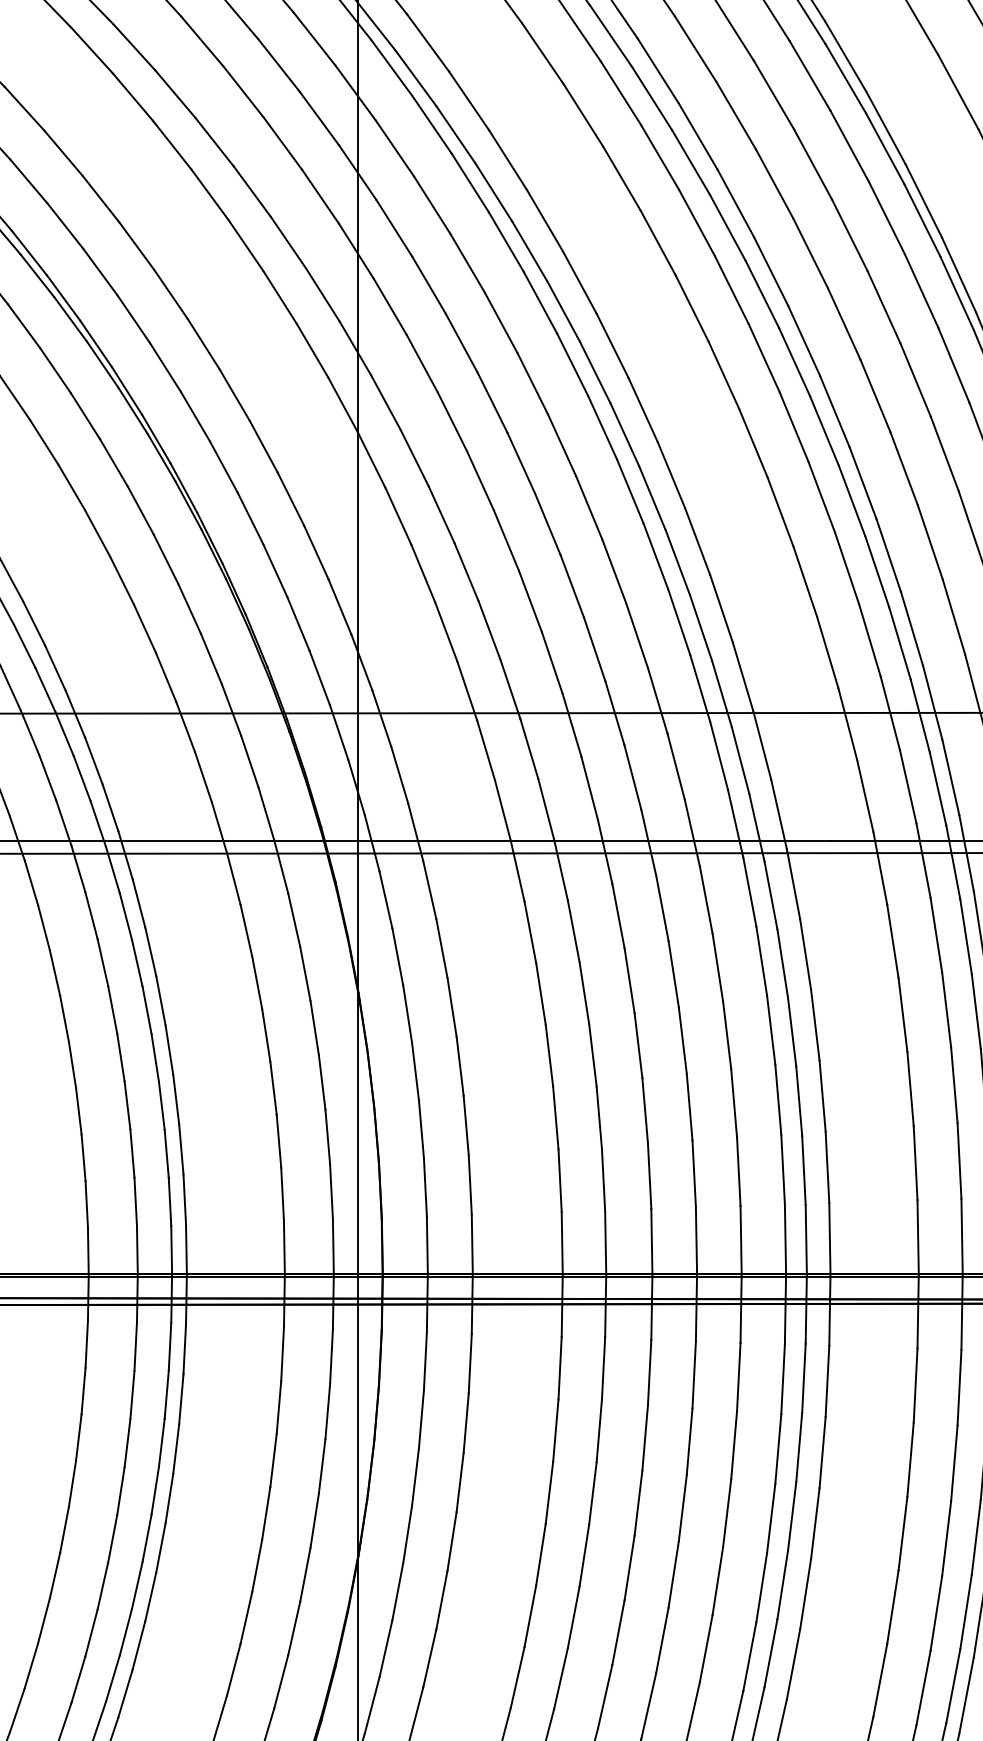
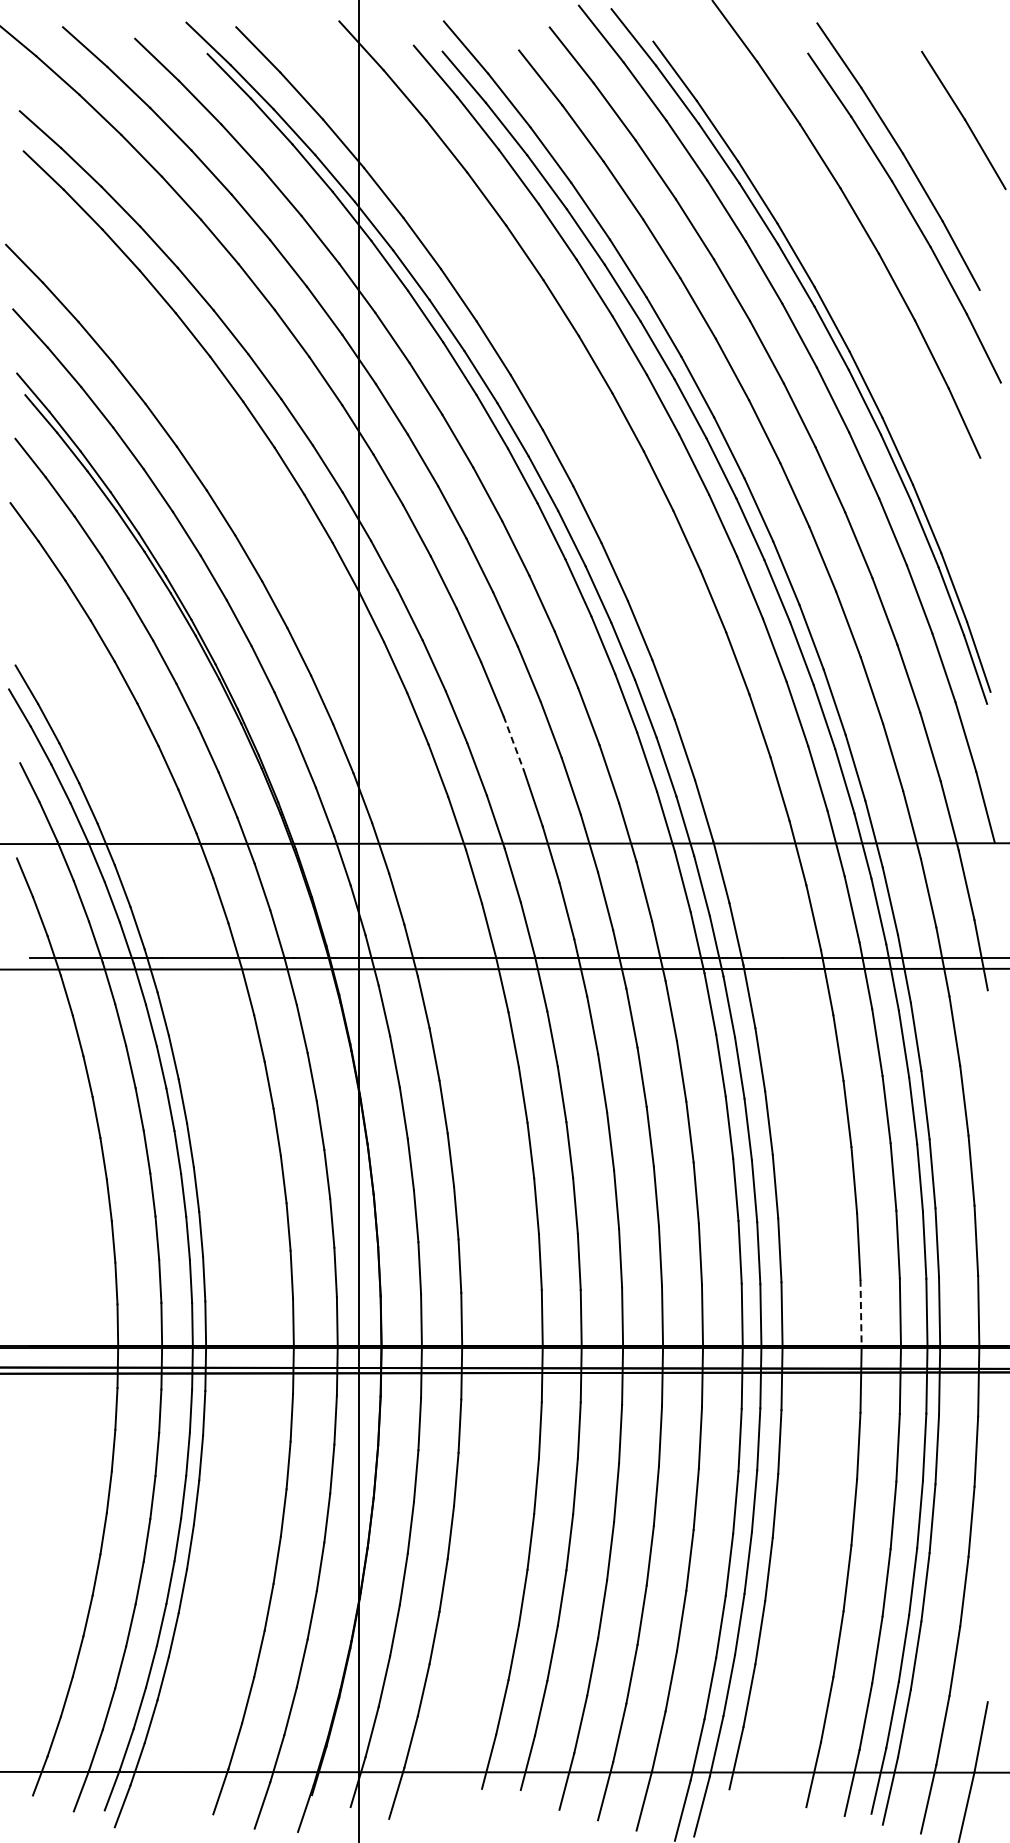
line: (530, 601) -> (513, 743), solid -> dashed
line: (918, 1237) -> (861, 1313), solid -> dashed

